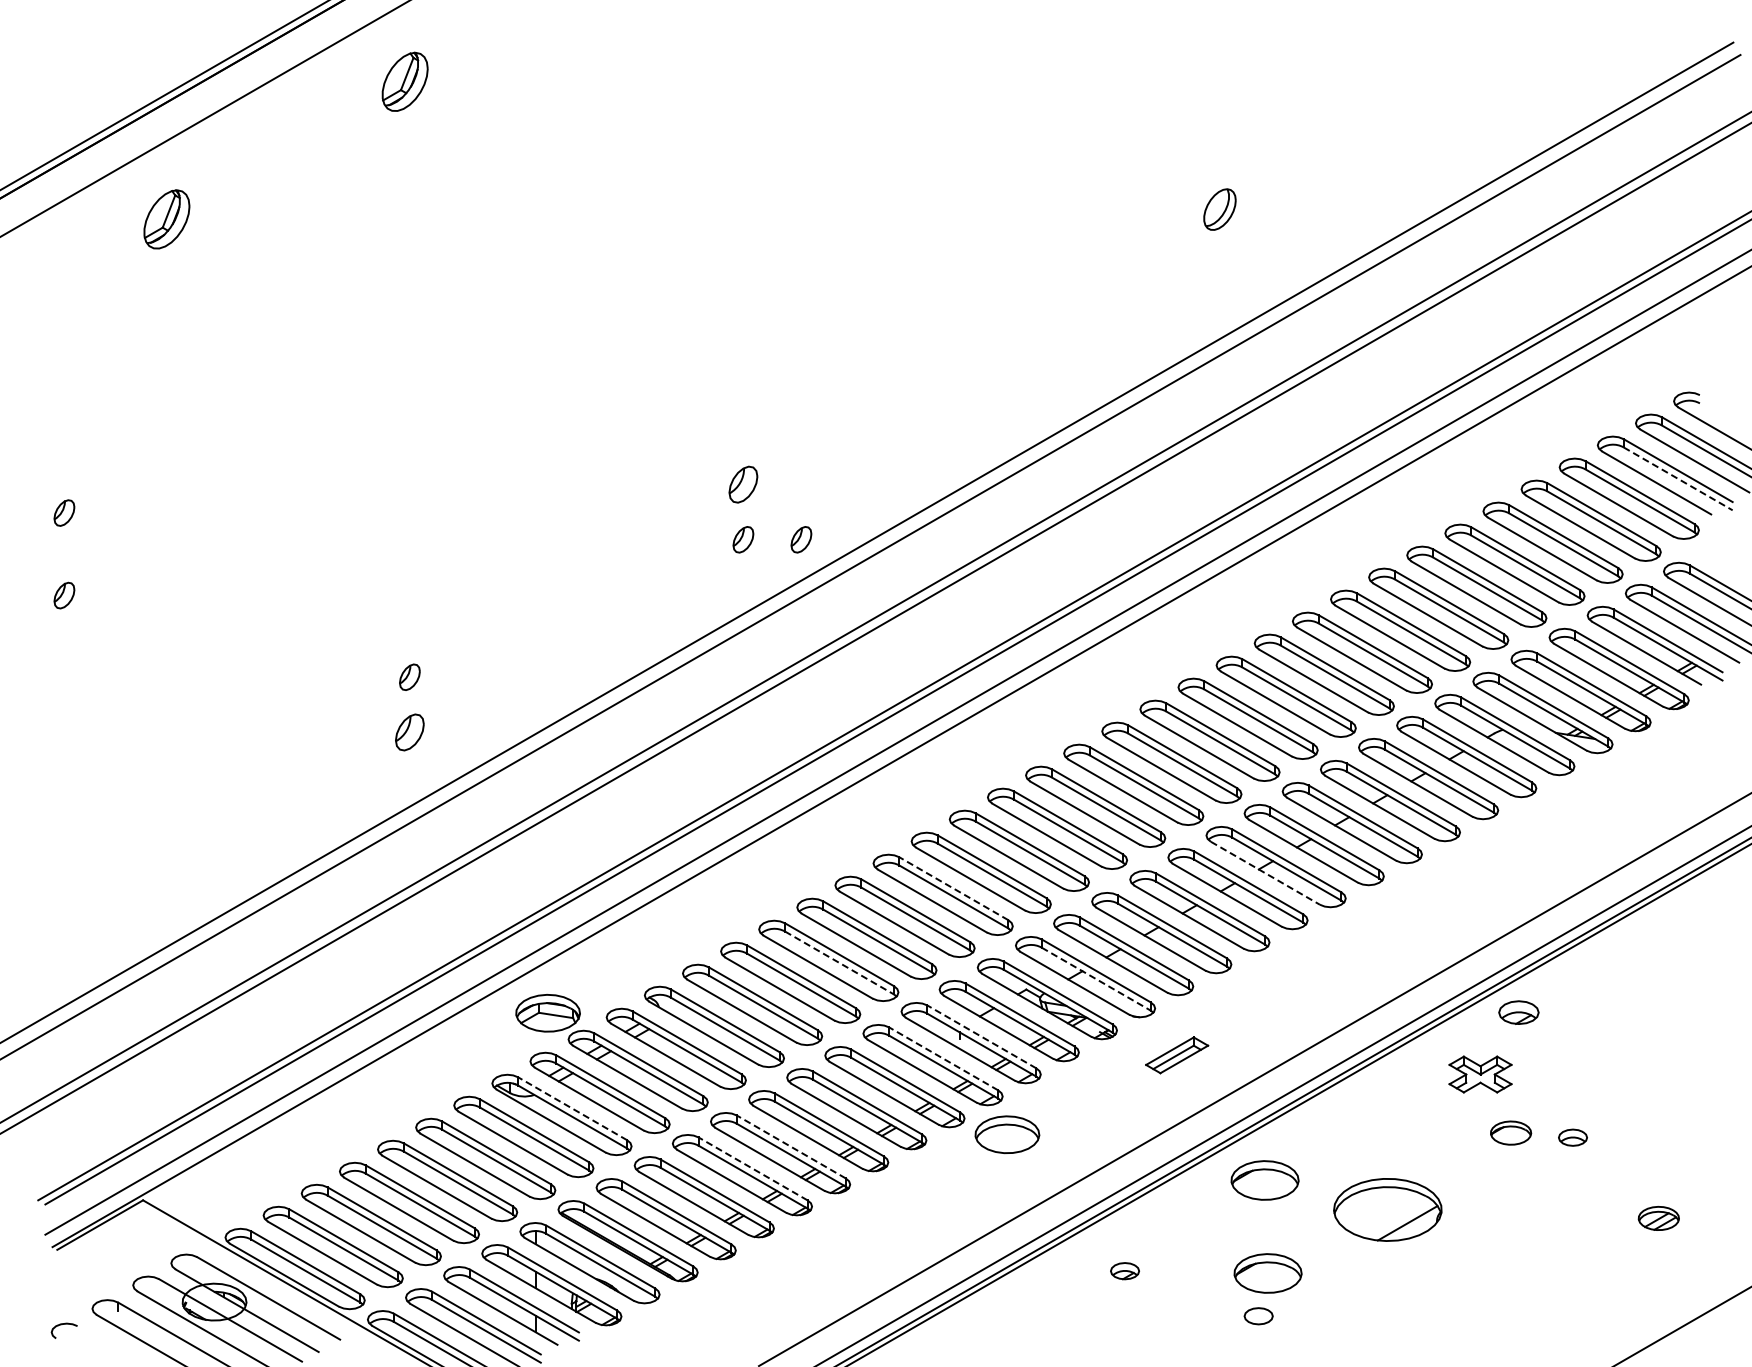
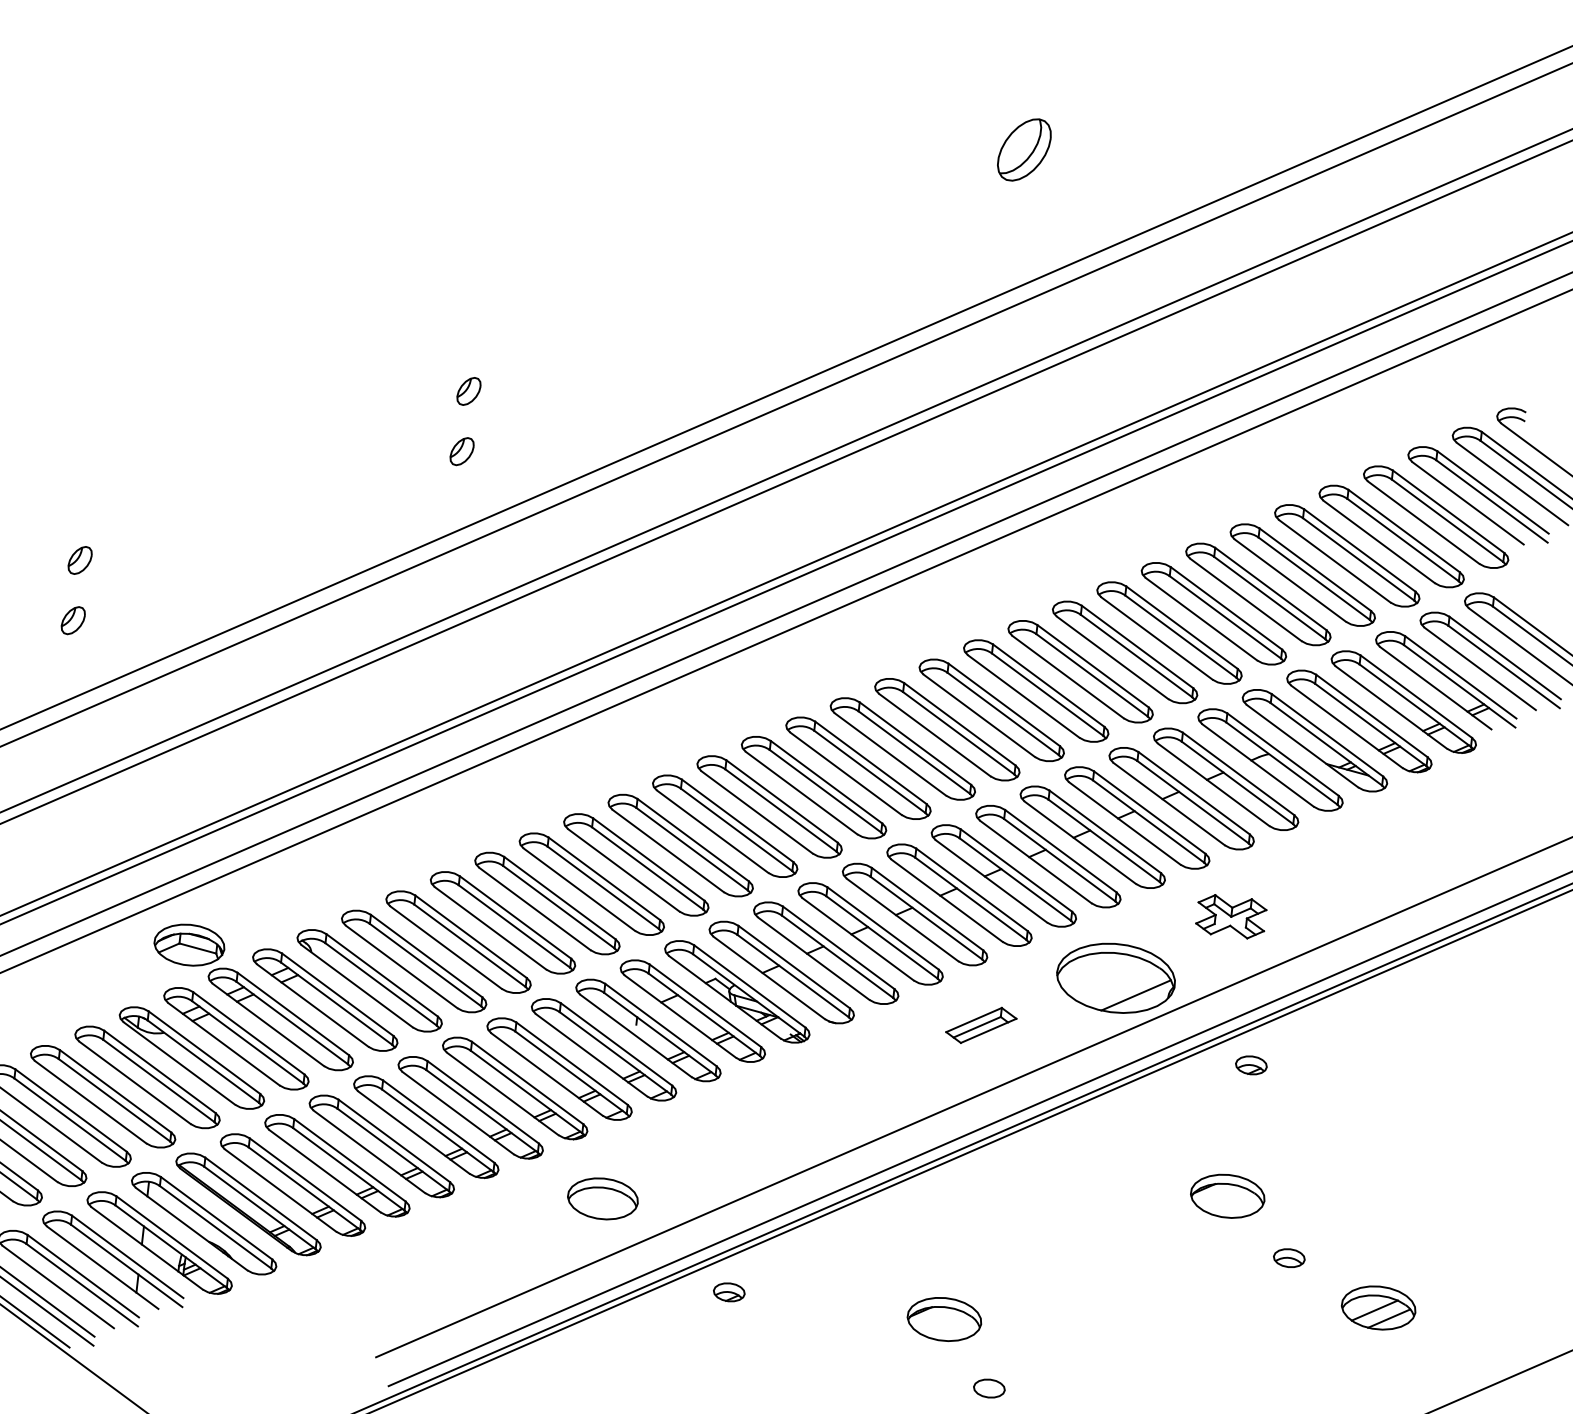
part: (1219, 209) -> (1023, 149), size x1.43
line: (1678, 478) -> (1492, 501), dashed -> solid
part: (743, 484) -> (469, 391), size x0.71
part: (801, 539) -> (525, 458), removed
part: (409, 731) -> (72, 619), size x0.71
line: (1265, 873) -> (991, 881), dashed -> solid
line: (953, 888) -> (648, 859), dashed -> solid
line: (839, 962) -> (514, 925), dashed -> solid
line: (1096, 979) -> (793, 976), dashed -> solid
part: (1518, 1012) -> (1250, 1065), size x0.71
line: (981, 1036) -> (660, 1024), dashed -> solid
part: (1177, 1055) -> (981, 1025), moved
line: (943, 1058) -> (616, 1043), dashed -> solid
part: (1480, 1074) -> (1231, 916), moved
line: (572, 1108) -> (204, 1052), dashed -> solid
part: (1510, 1132) -> (1227, 1195), size x1.67
part: (1007, 1134) -> (603, 1198), moved
part: (1572, 1137) -> (1288, 1257), moved
line: (791, 1146) -> (439, 1121), dashed -> solid
line: (753, 1168) -> (394, 1140), dashed -> solid
part: (1264, 1180) -> (952, 1217), removed
part: (1387, 1209) -> (1115, 977), moved
part: (1658, 1218) -> (1378, 1307), size x1.67
part: (1124, 1271) -> (728, 1292), moved
part: (1258, 1316) -> (989, 1388), moved

